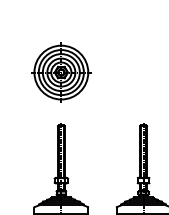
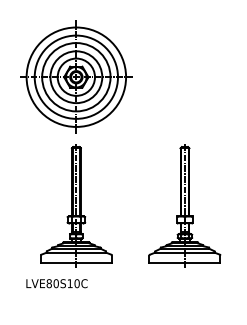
part: (61, 72) -> (76, 77), size x1.4

